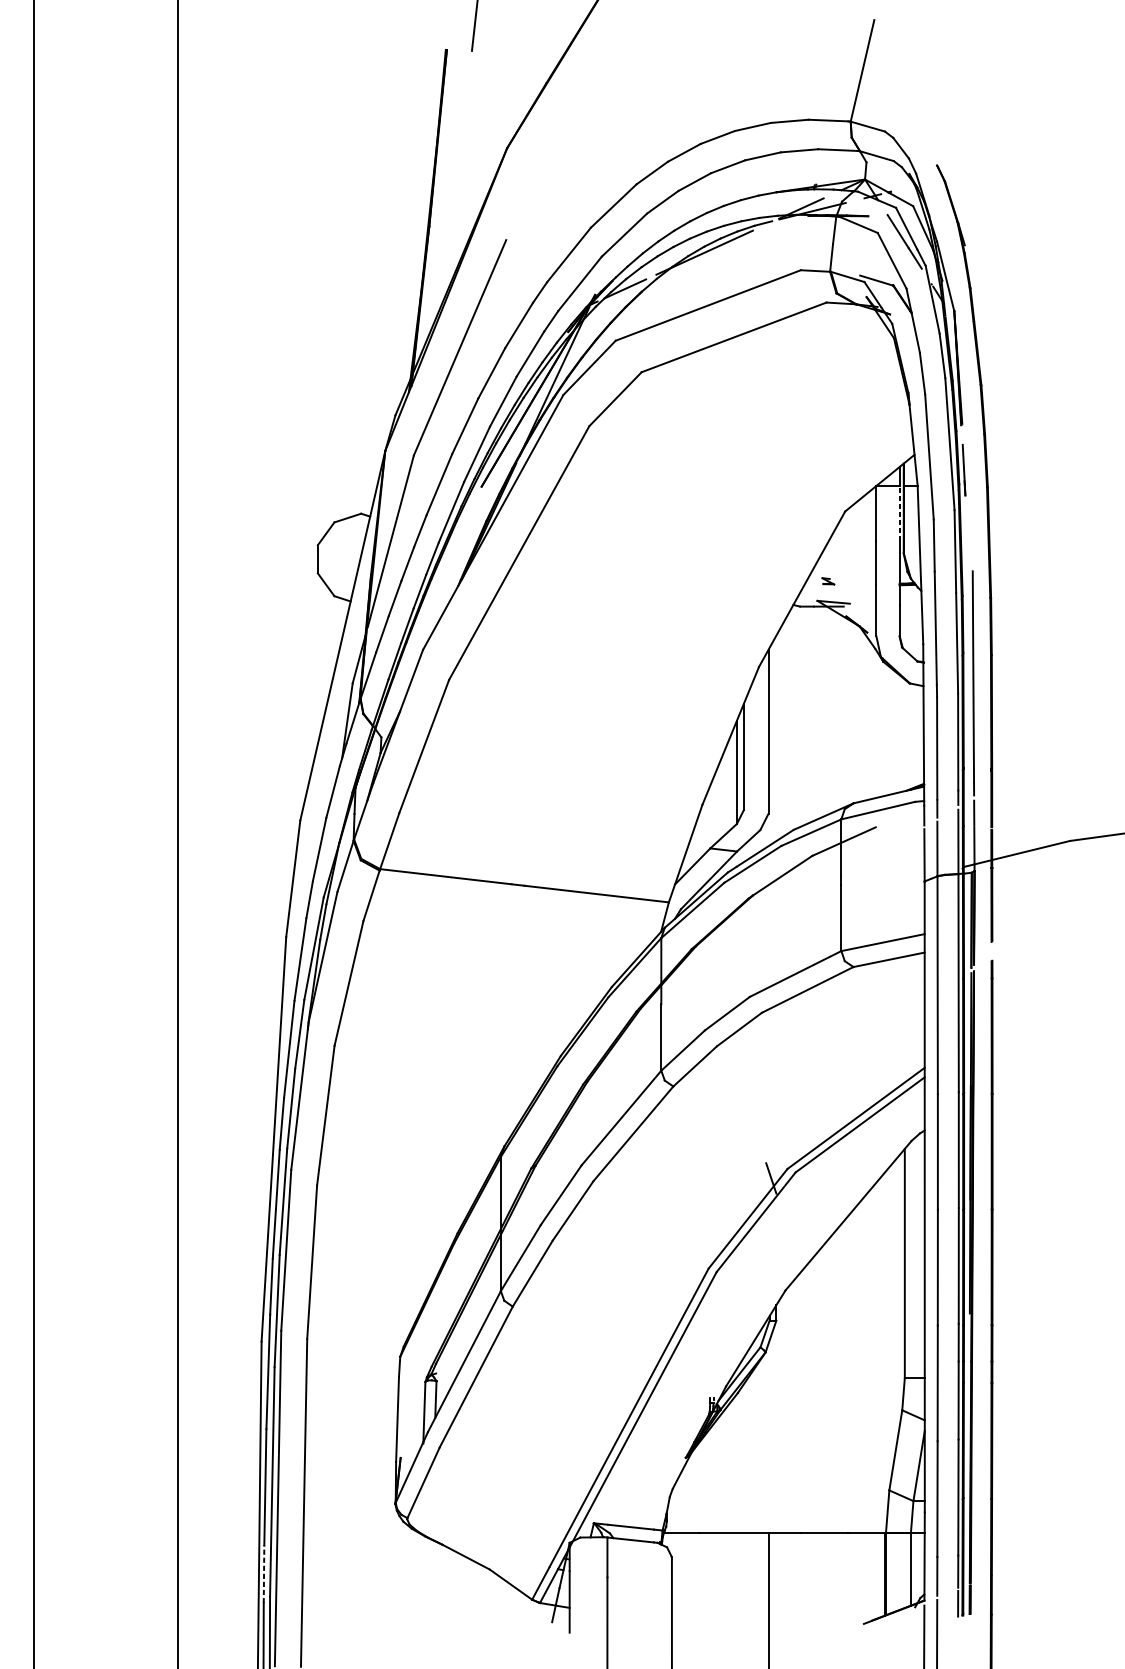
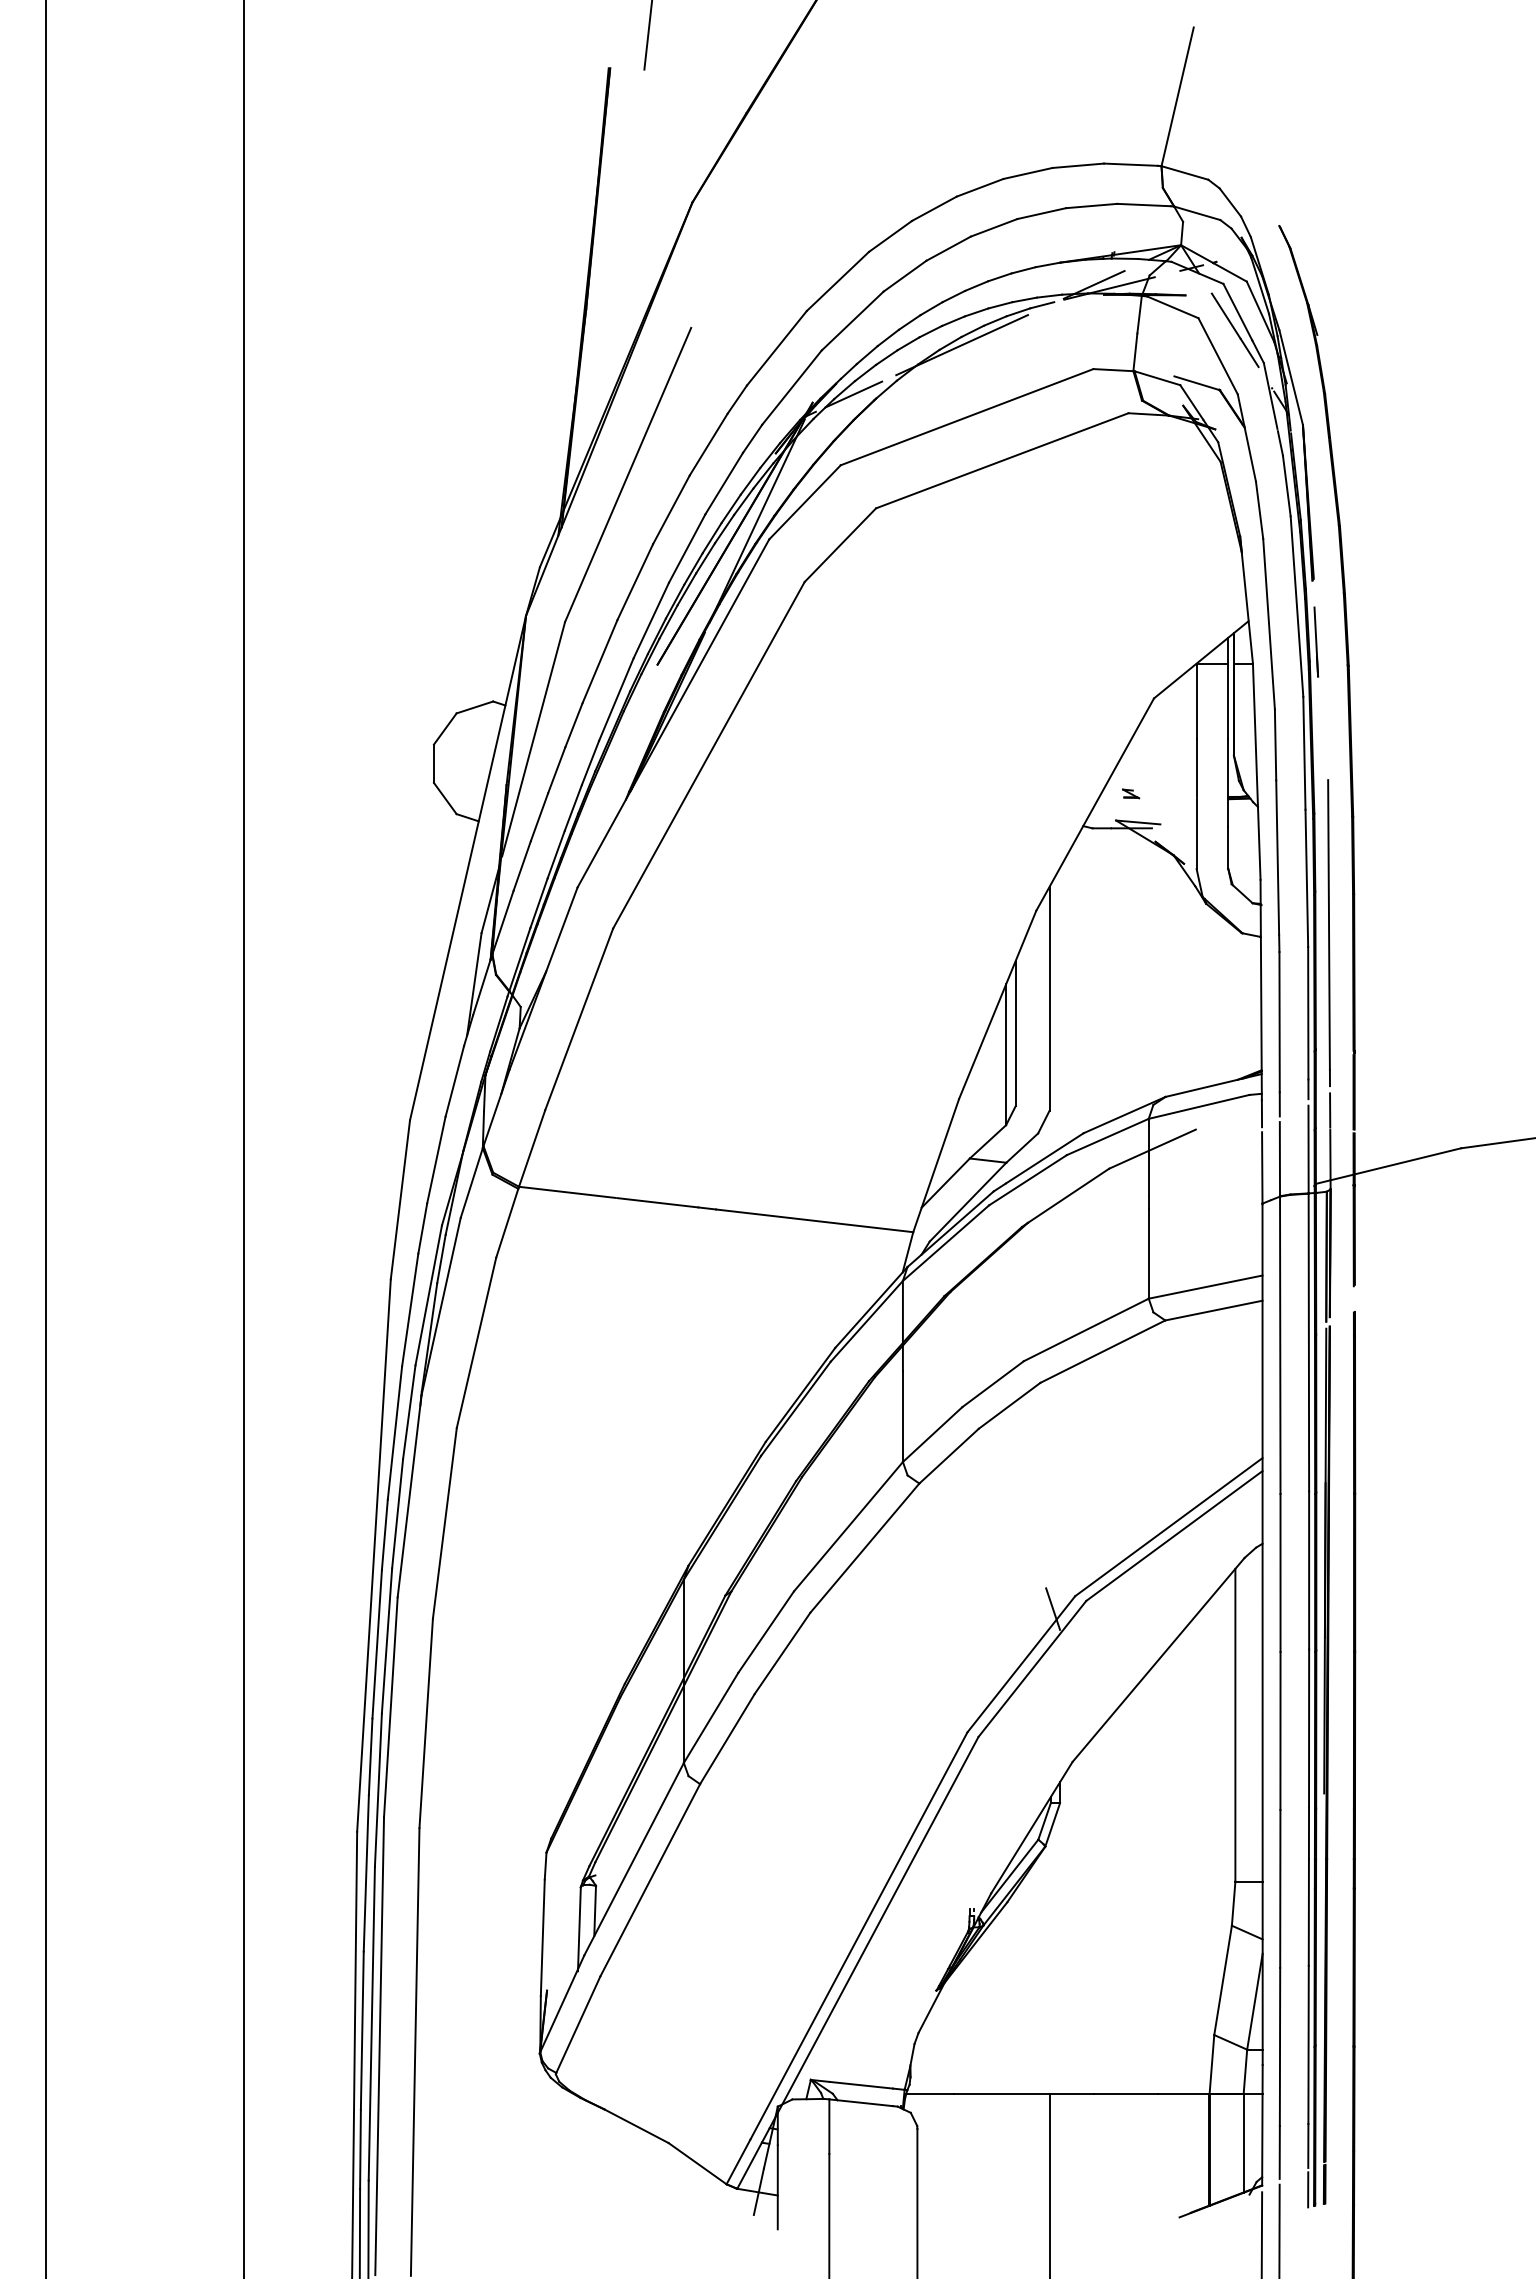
line: (899, 513) -> (1228, 701), dashed -> solid
line: (264, 1574) -> (360, 2149), dashed -> solid

